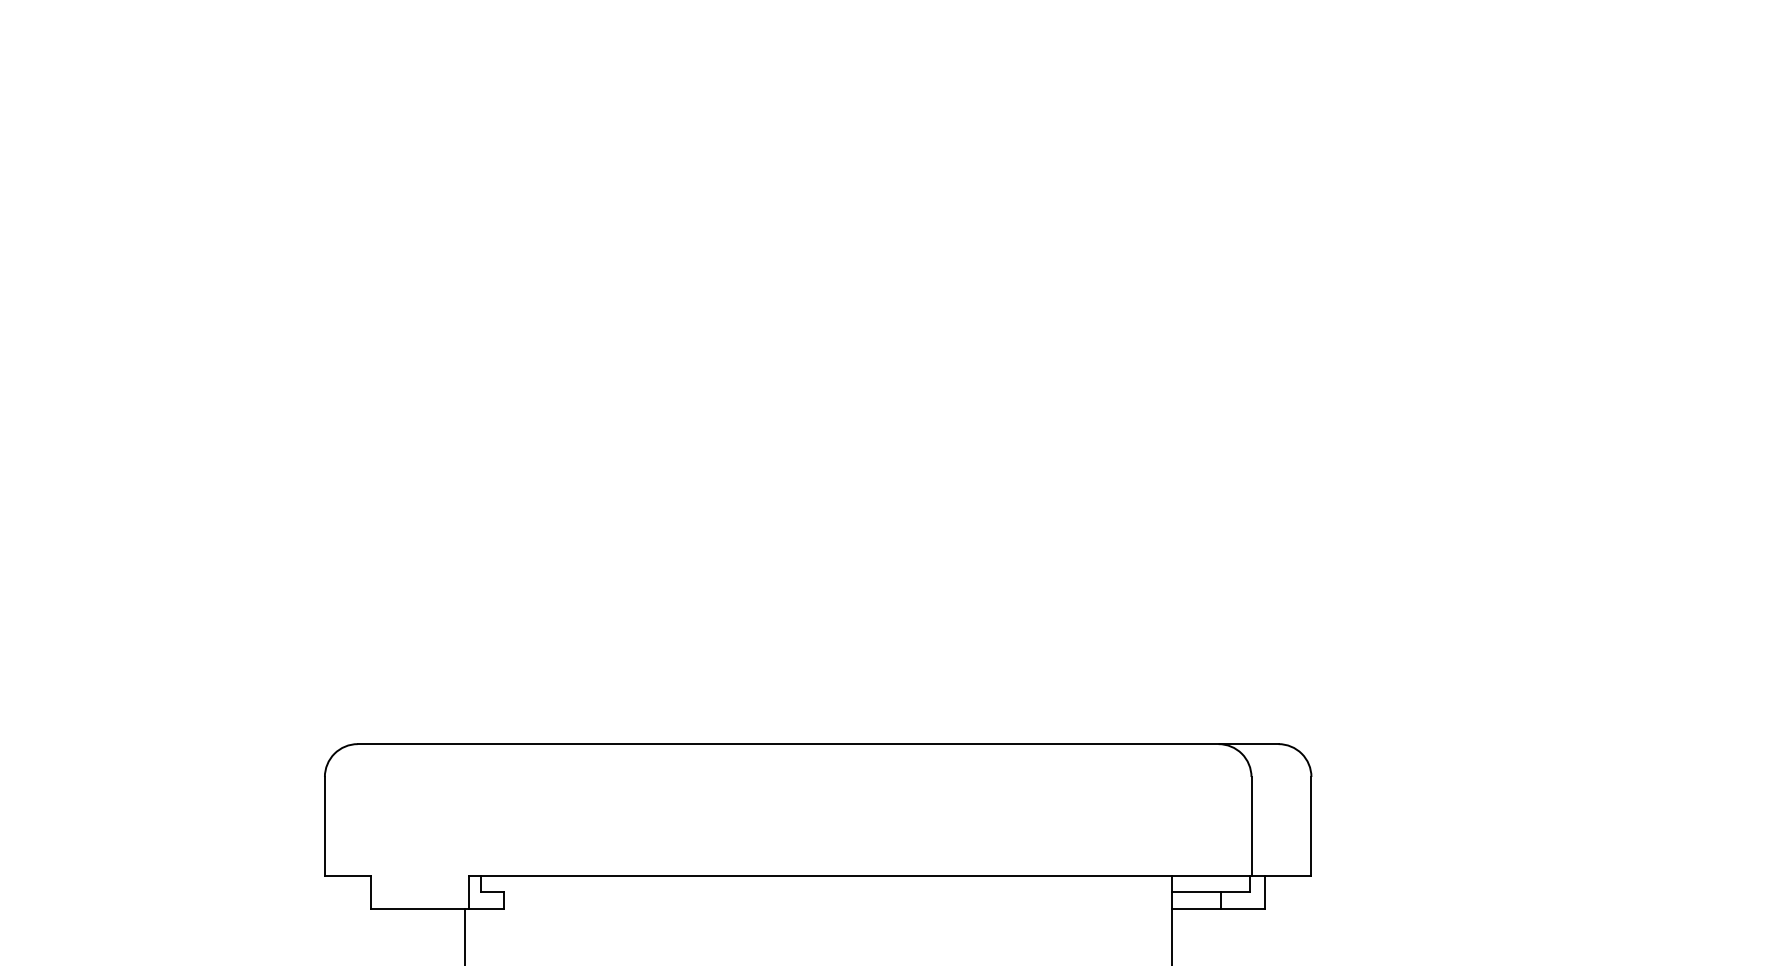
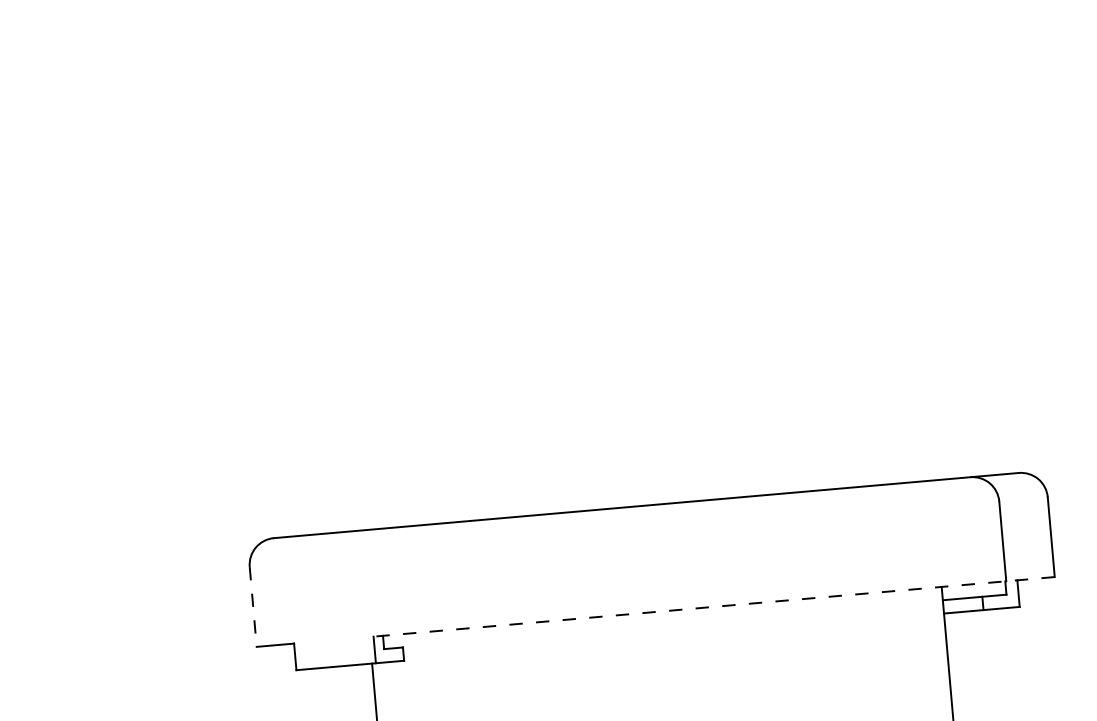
line: (324, 826) -> (252, 607), solid -> dashed
line: (889, 875) -> (713, 606), solid -> dashed

